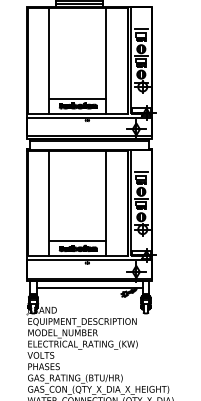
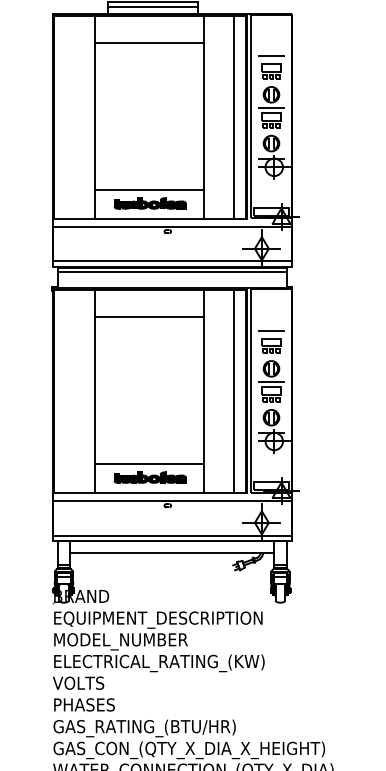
line: (77, 22) -> (148, 43), added
line: (122, 60) -> (235, 116), added
line: (77, 164) -> (148, 316), added
line: (122, 203) -> (235, 391), added

